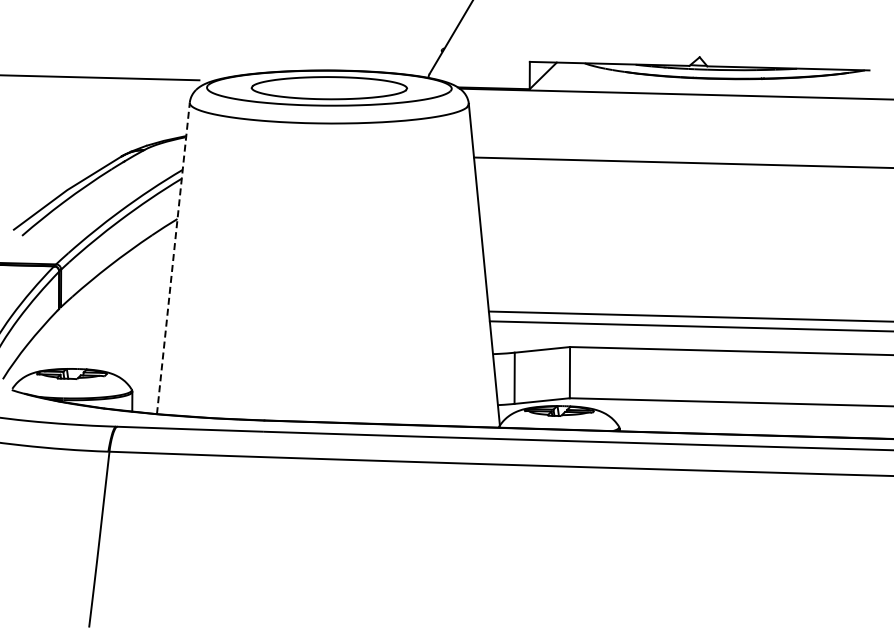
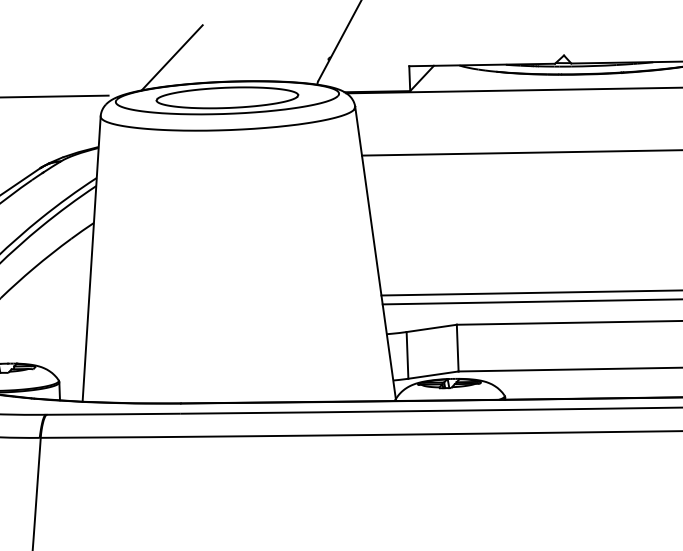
line: (270, 41) -> (171, 57), added
line: (173, 258) -> (91, 259), dashed -> solid

